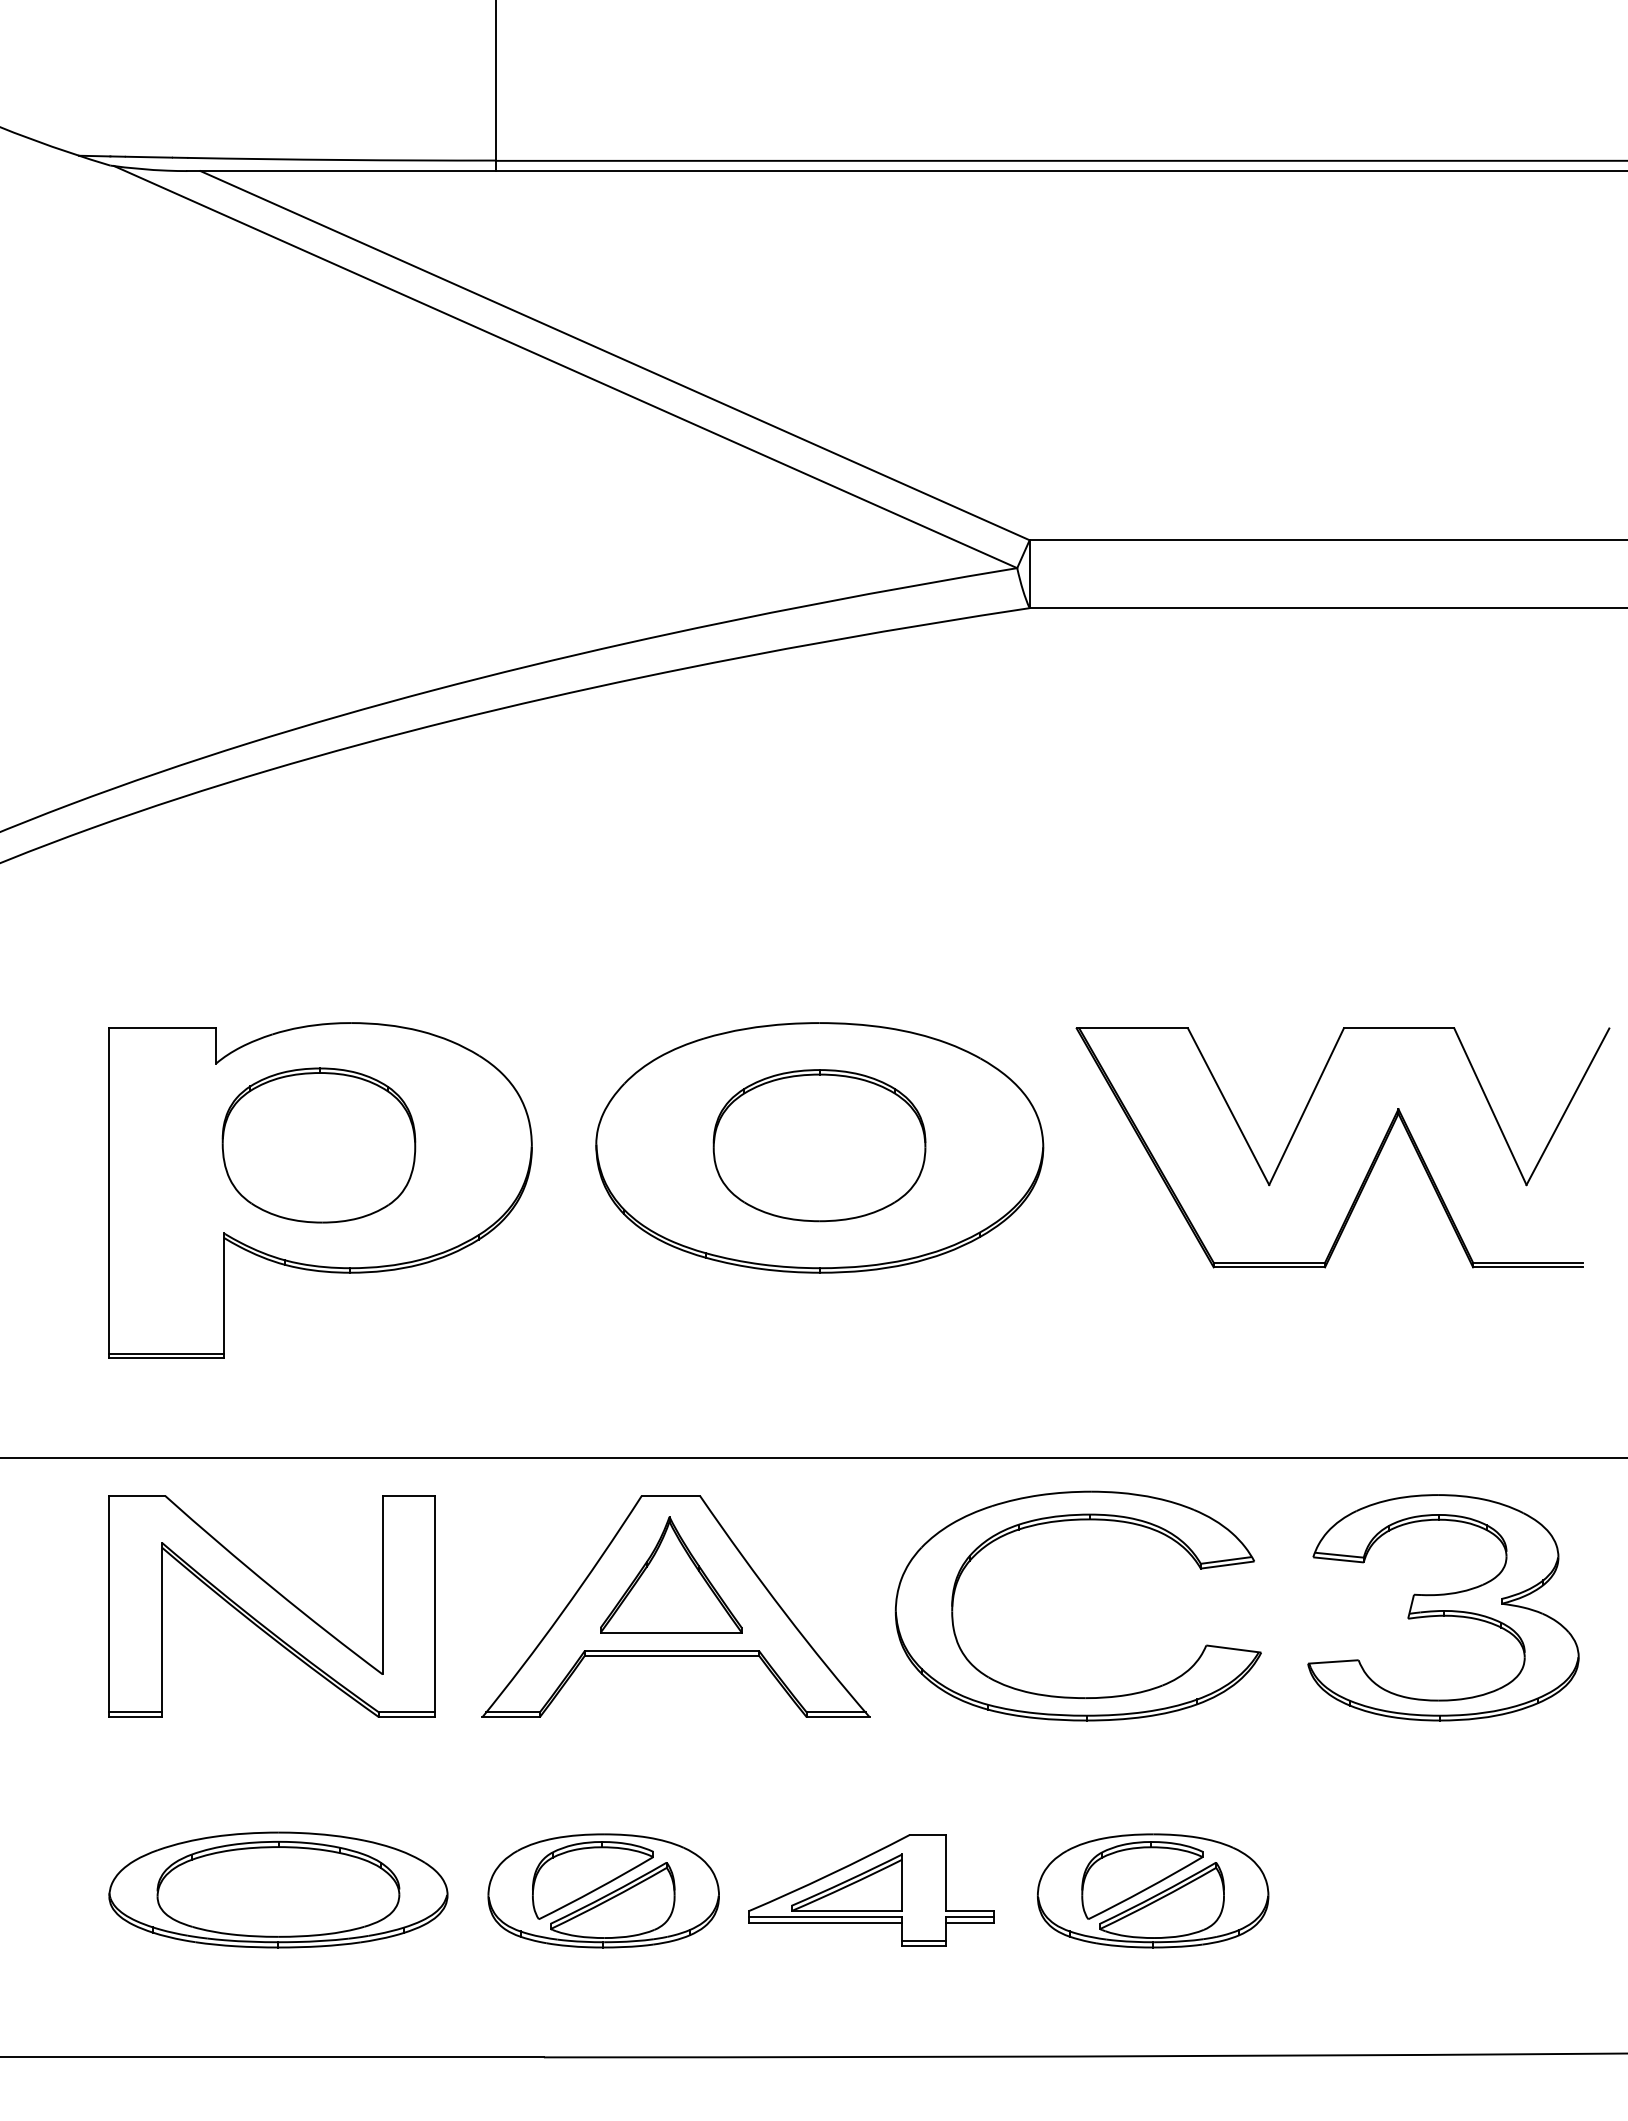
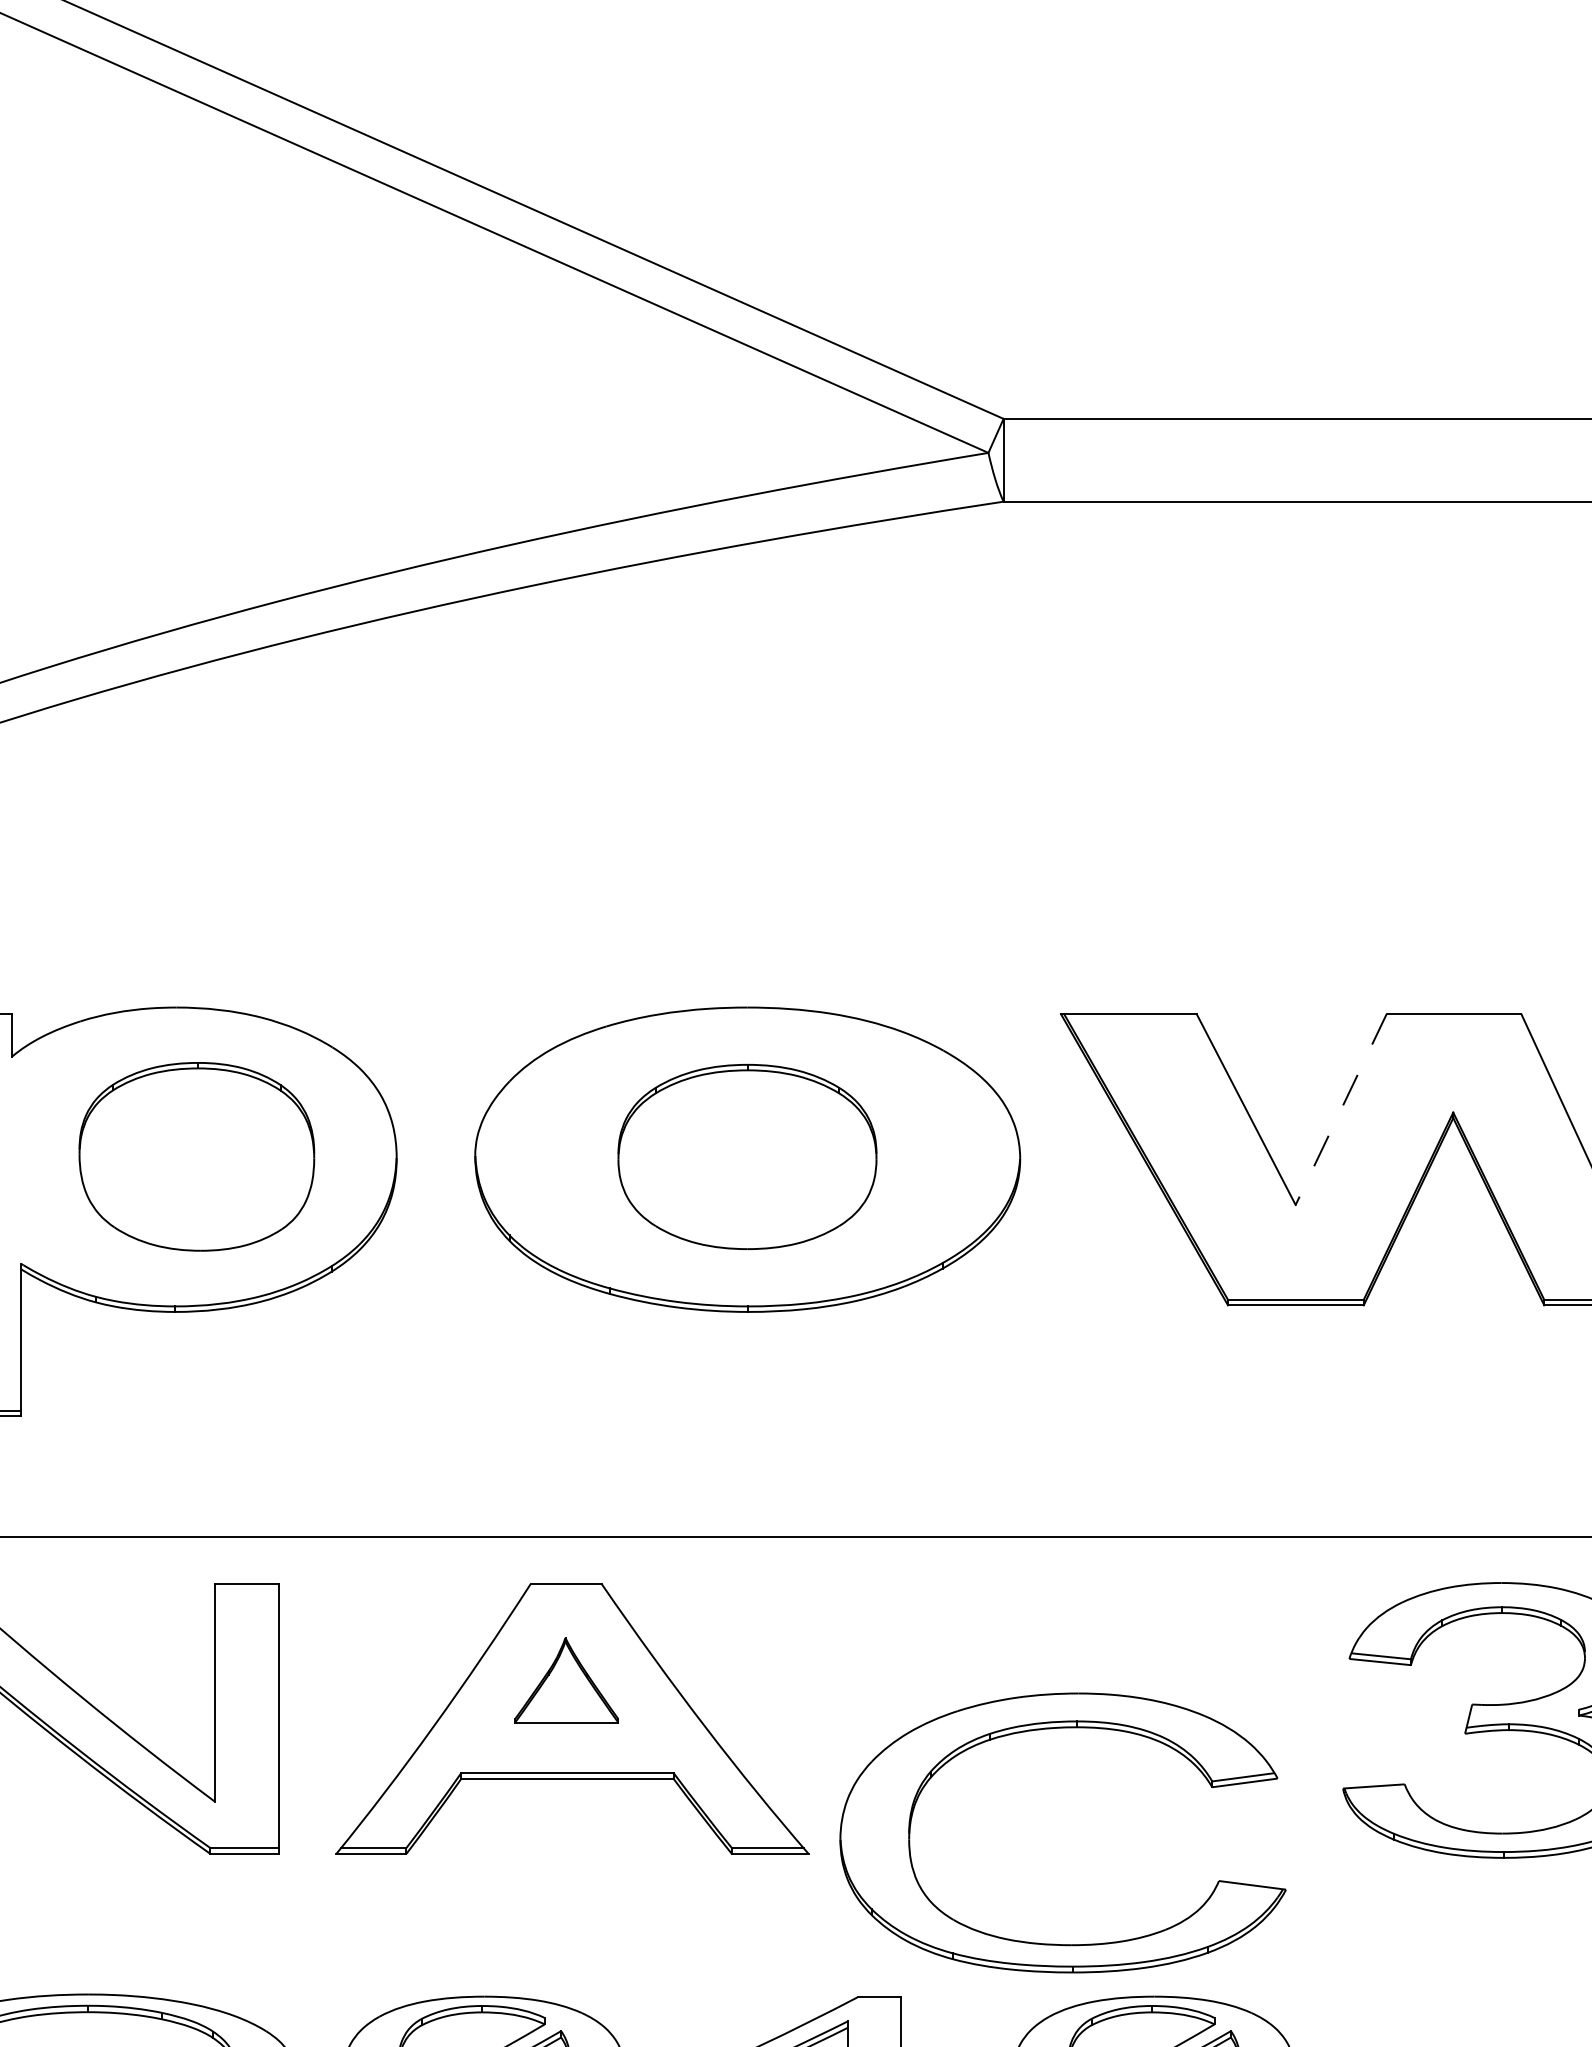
line: (1306, 1106) -> (1341, 1109), solid -> dashed
part: (318, 1145) -> (196, 1156), moved
part: (1068, 1521) -> (1050, 1729), moved
part: (671, 1574) -> (566, 1679), size x0.6

